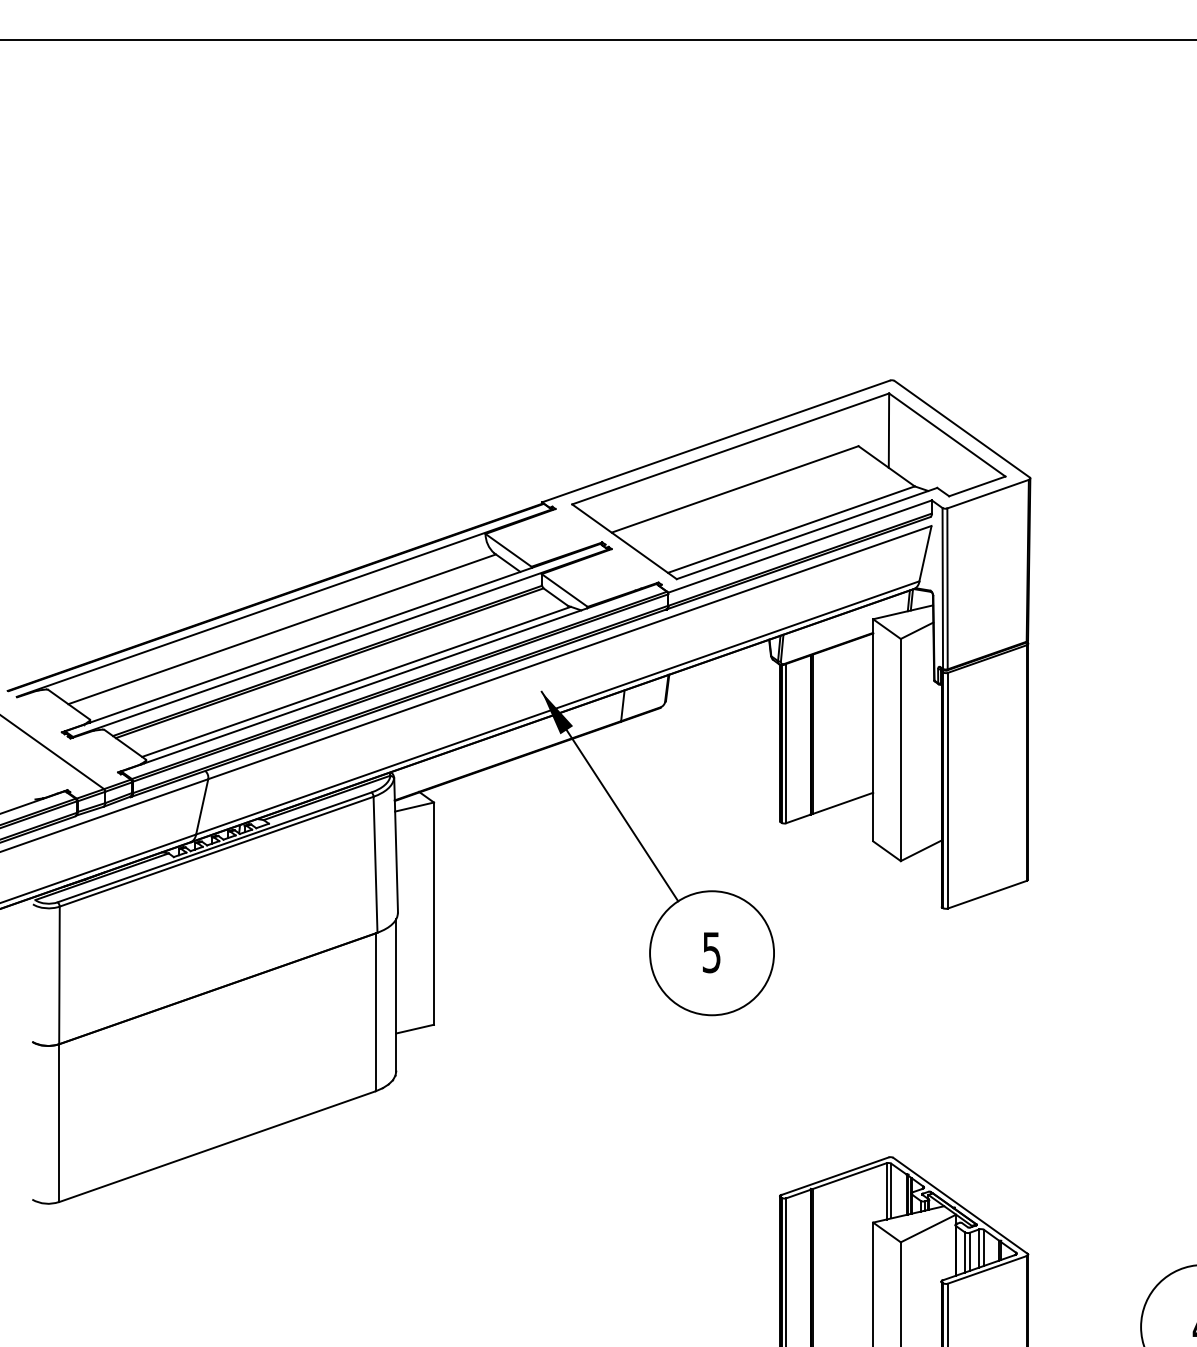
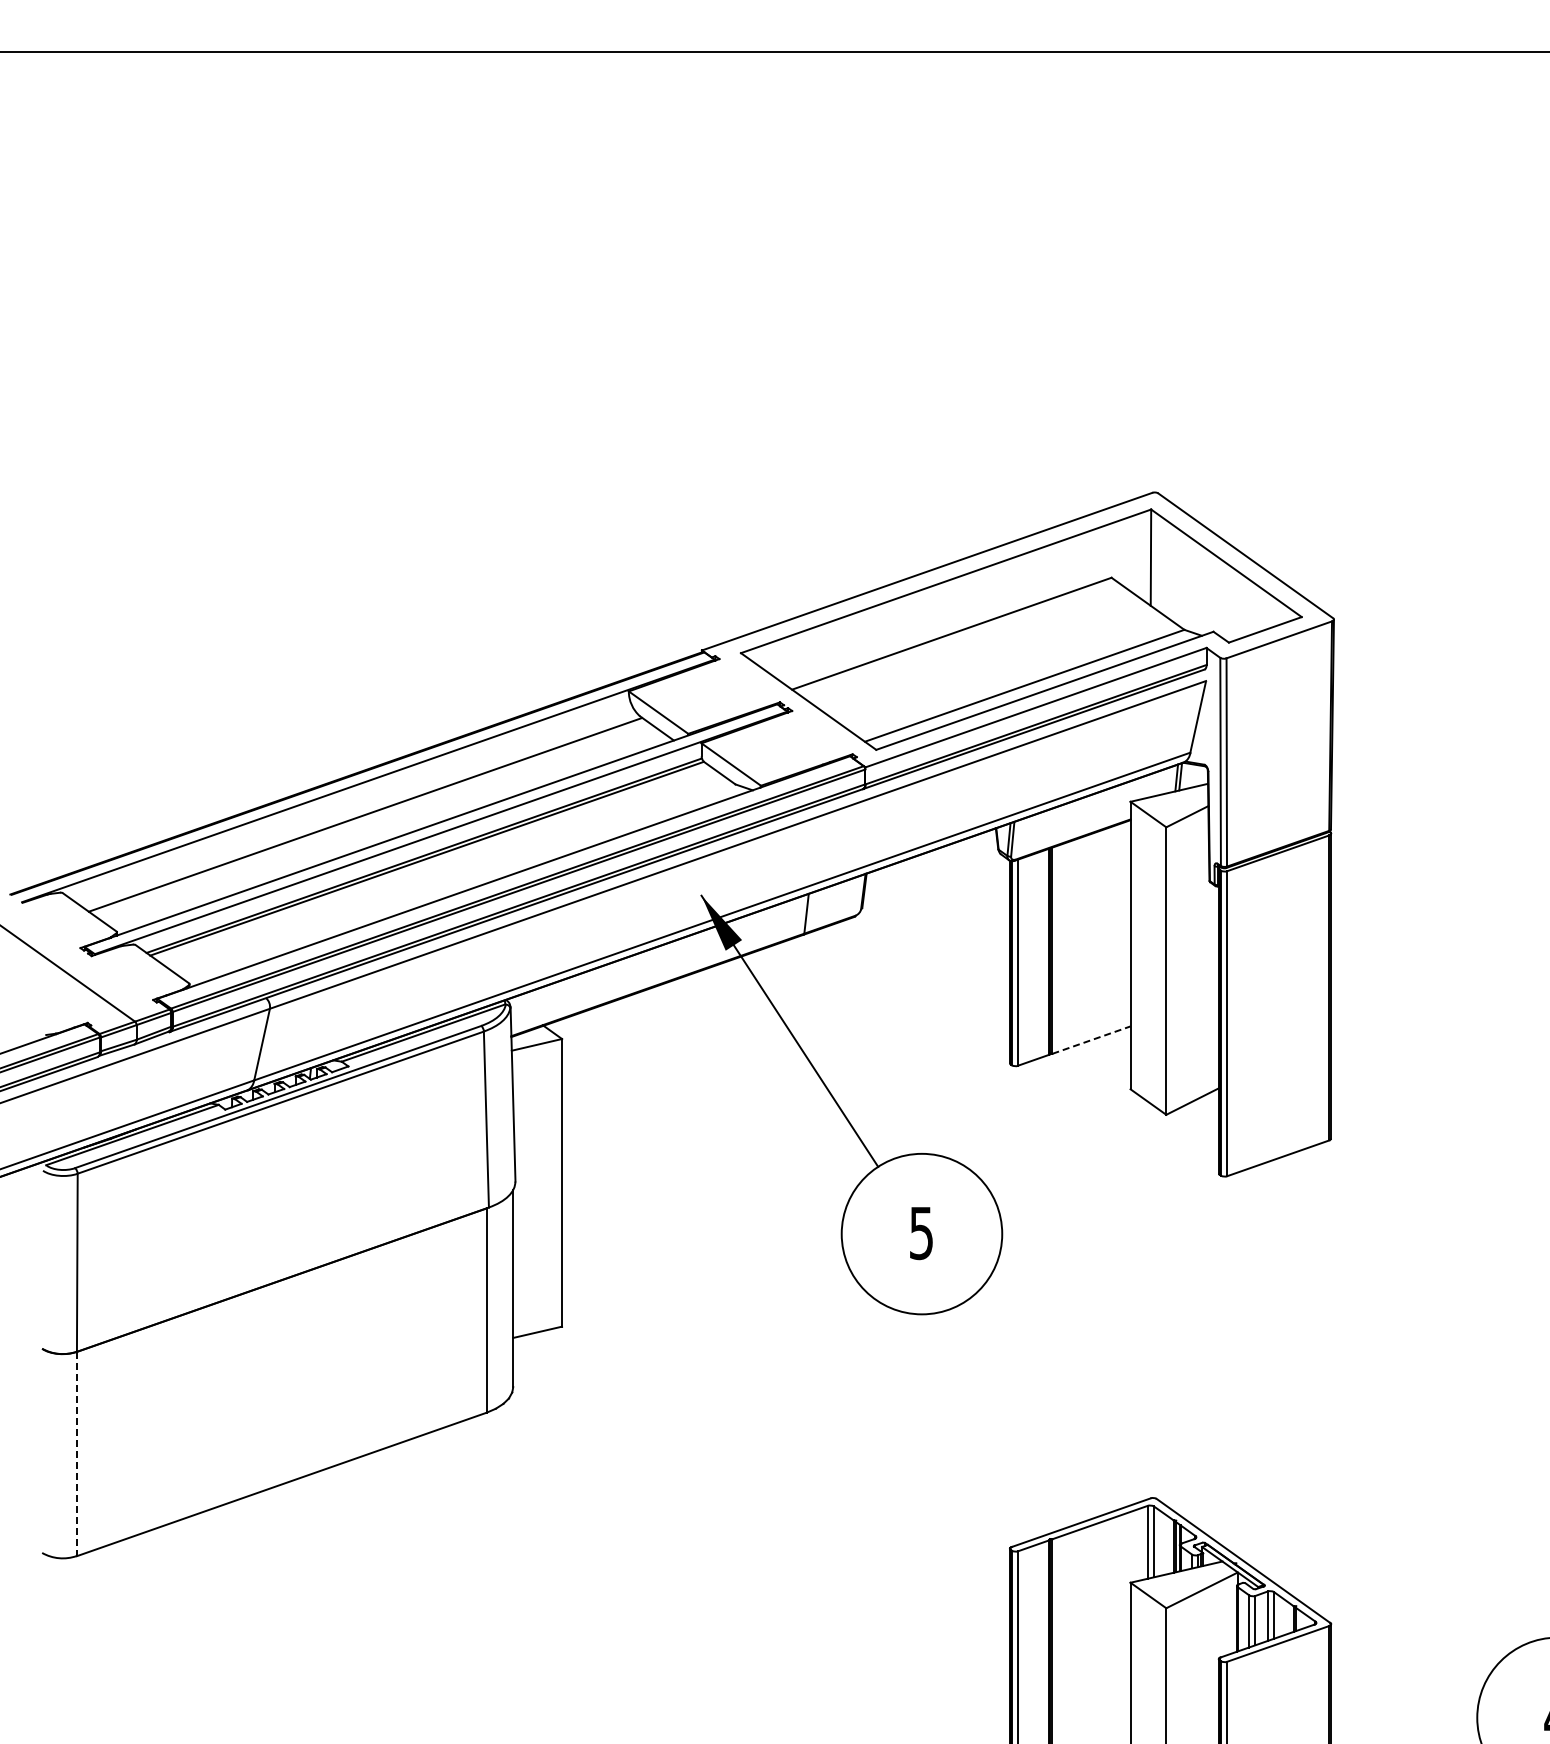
line: (356, 681) -> (461, 882), removed
line: (843, 802) -> (1091, 1039), solid -> dashed
line: (58, 1123) -> (76, 1454), solid -> dashed

